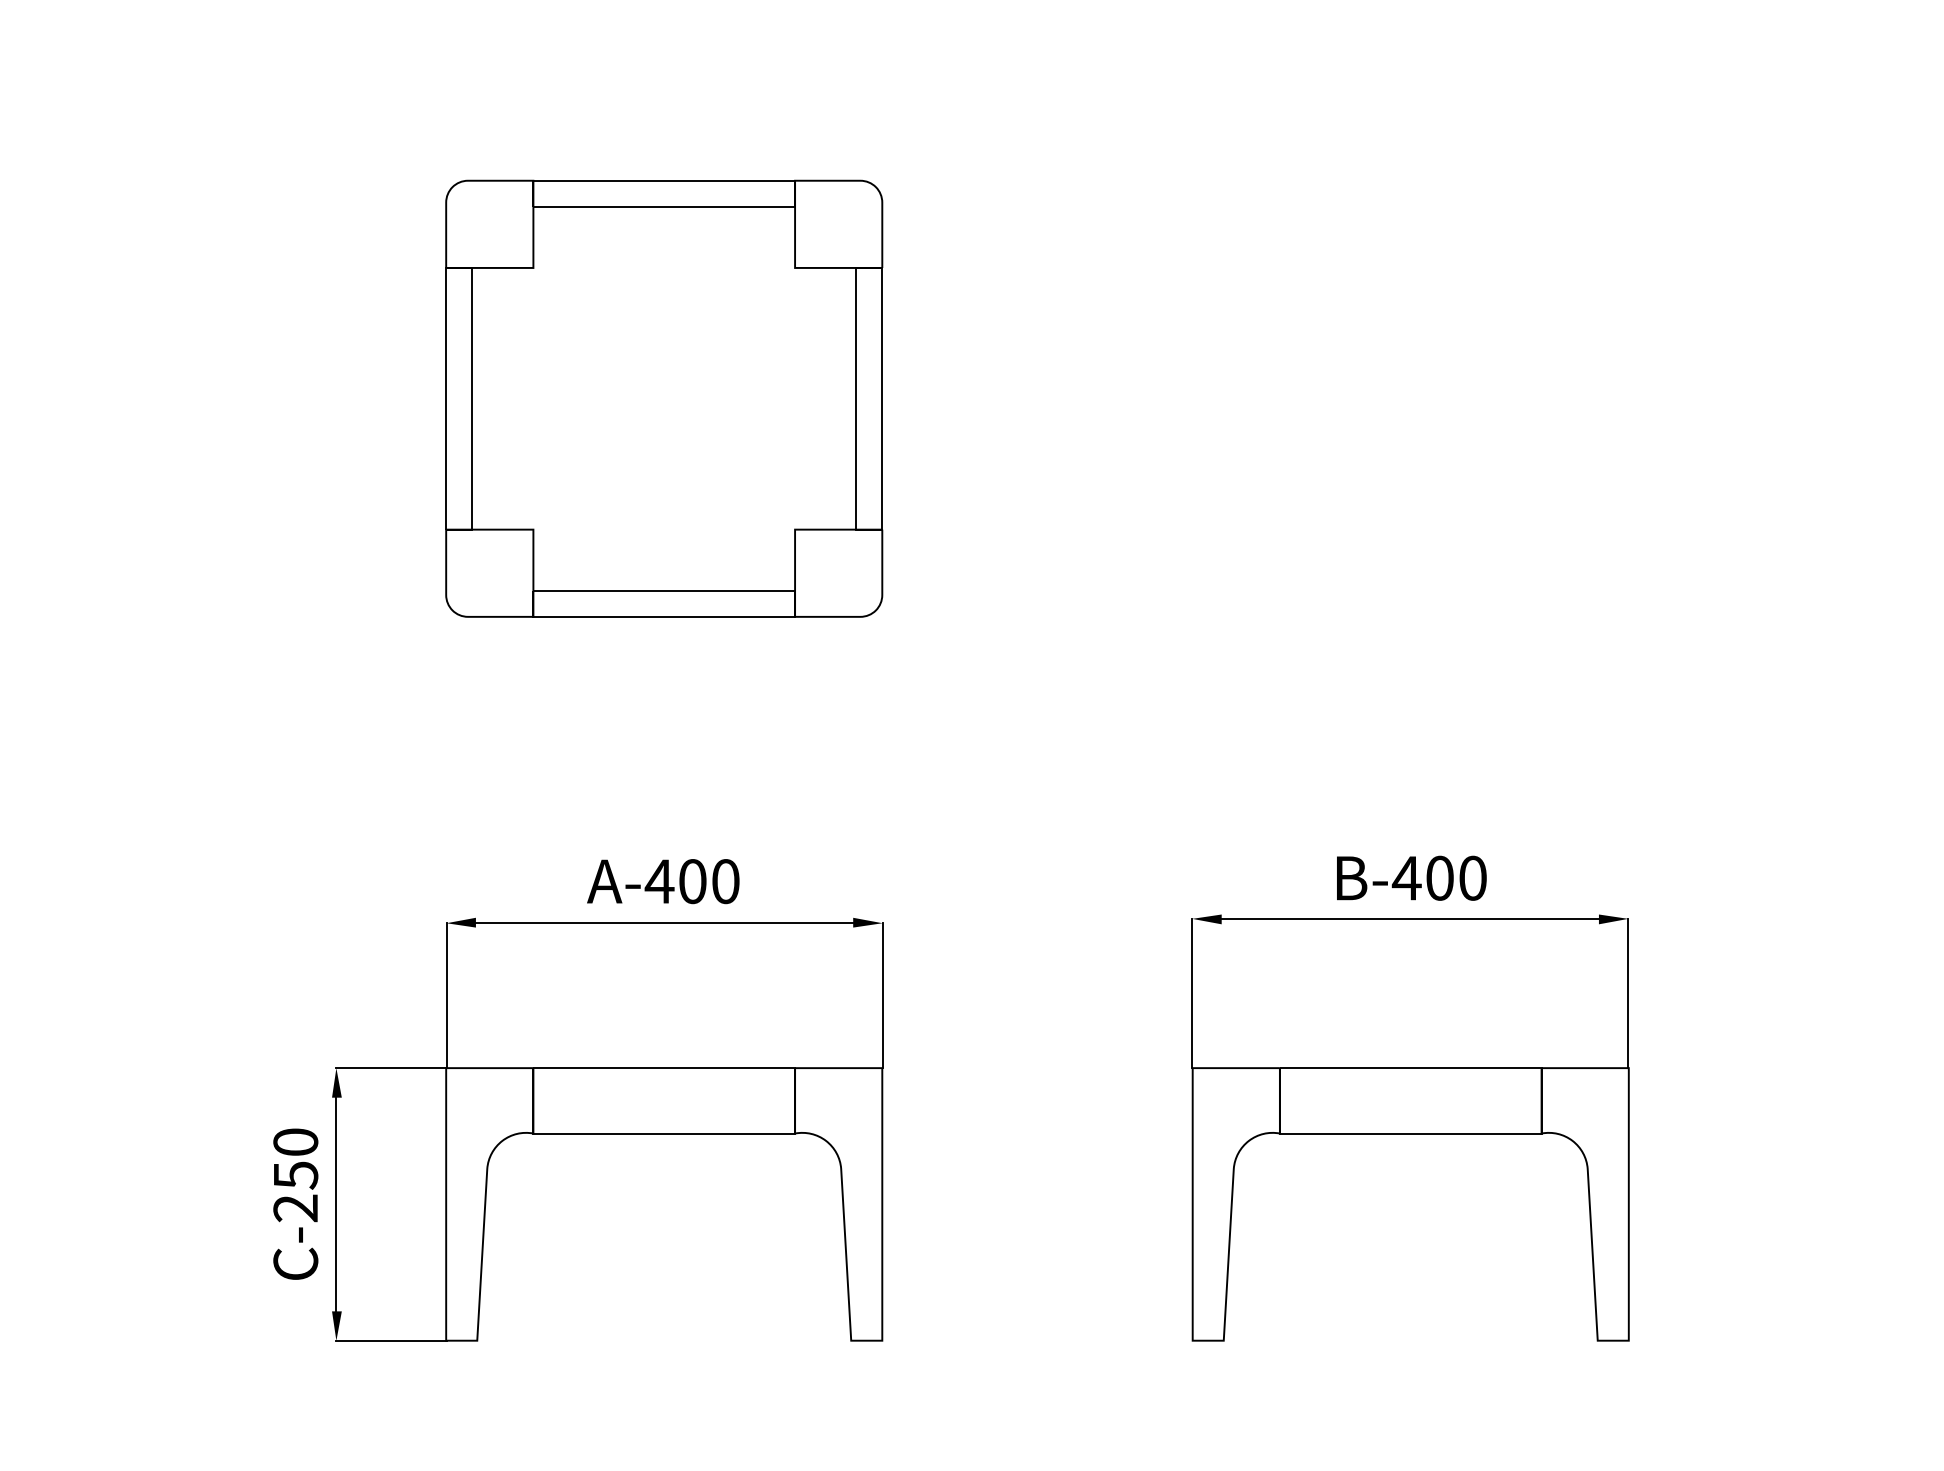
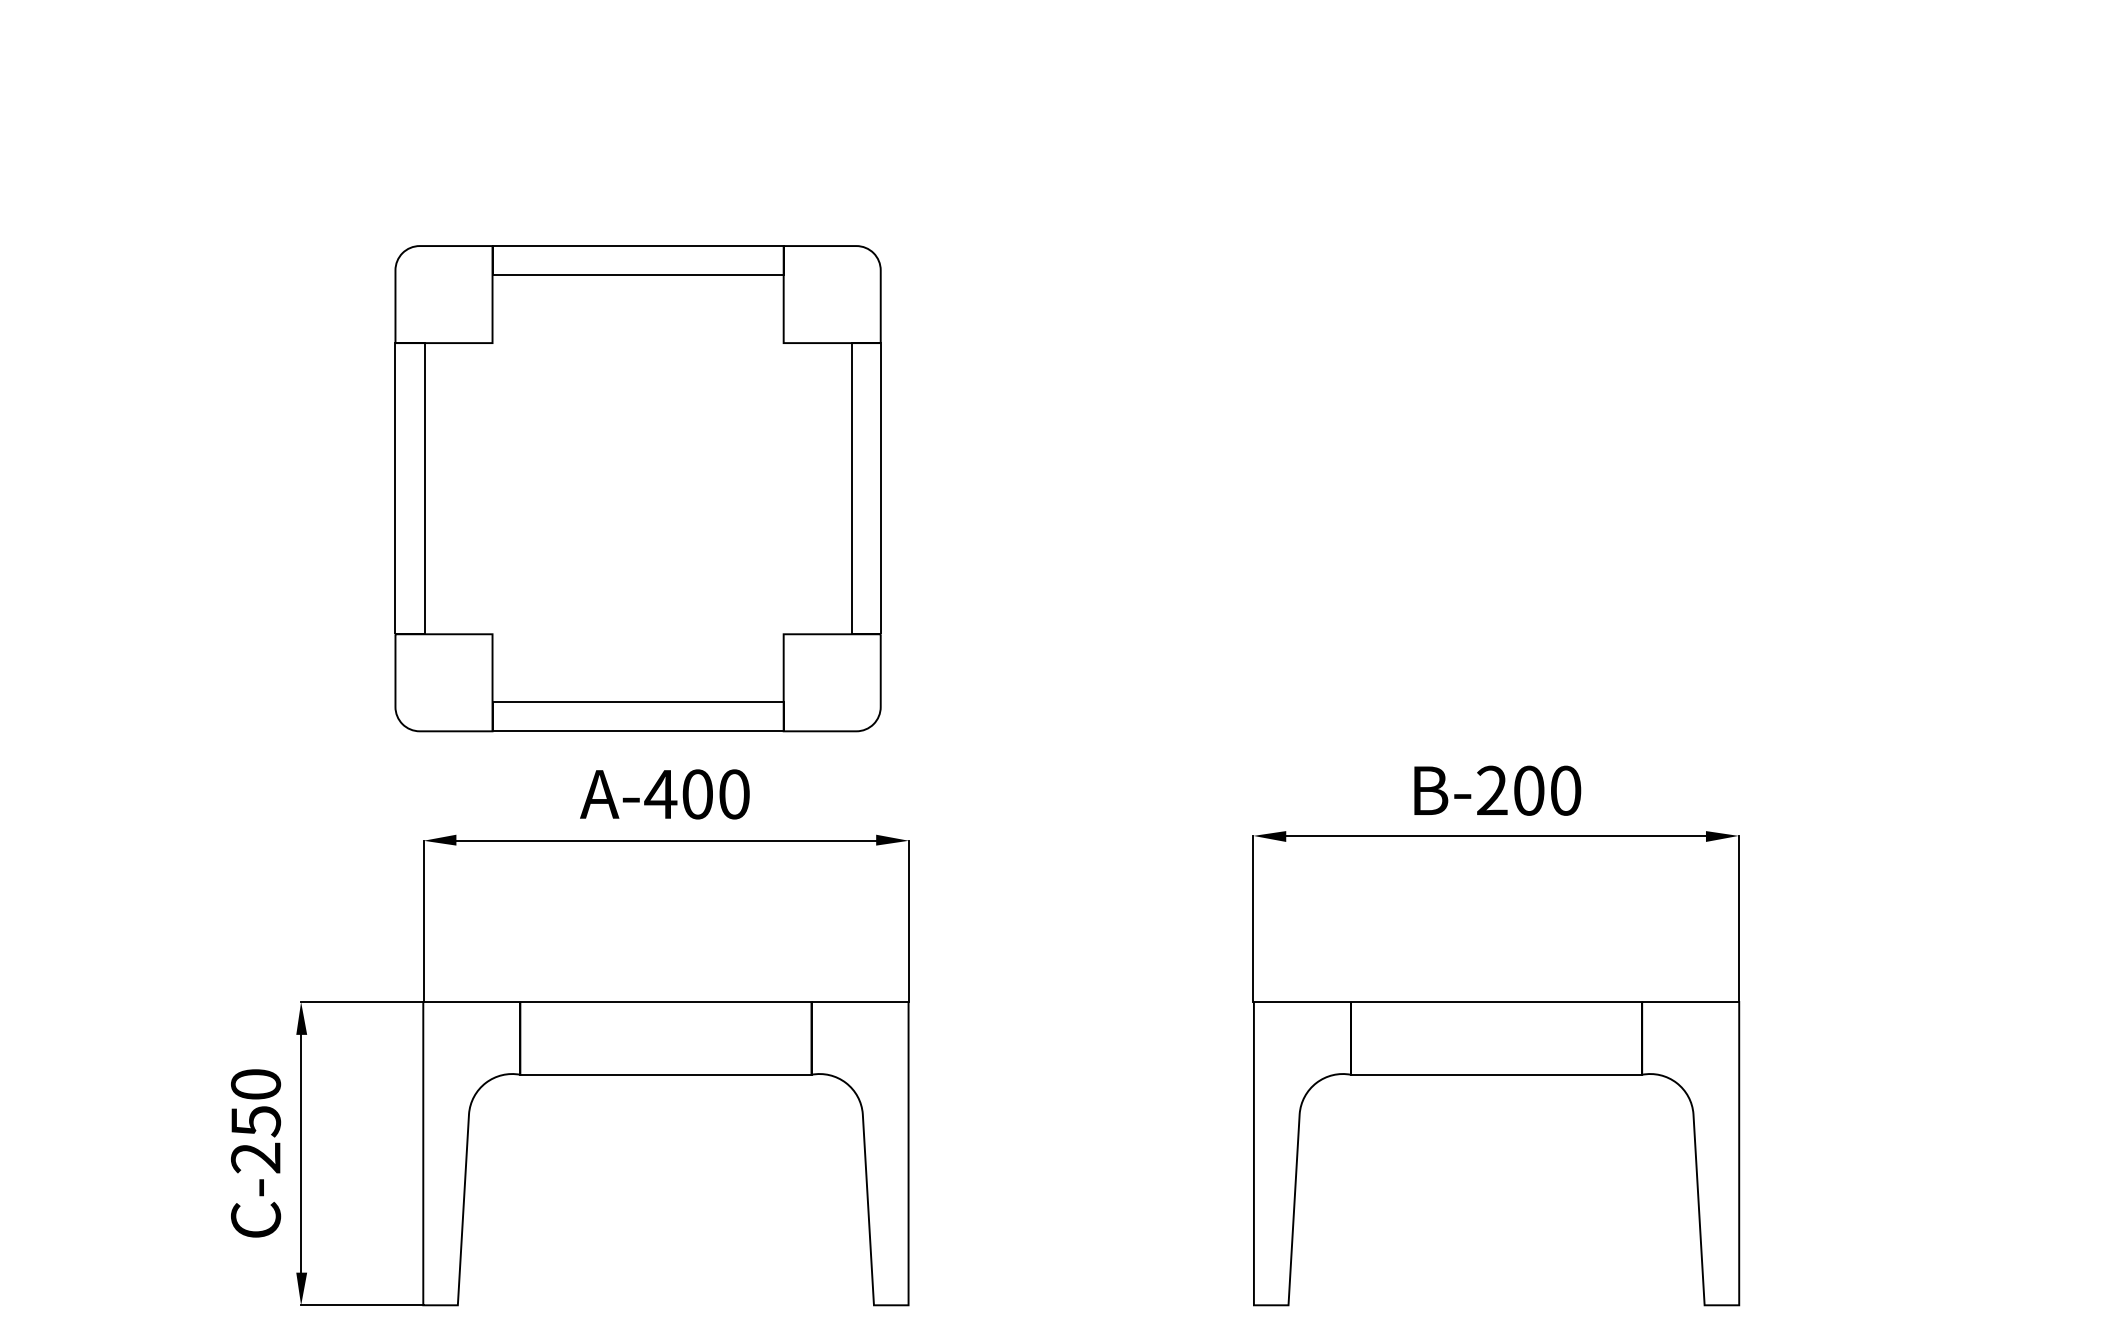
part: (664, 398) -> (638, 488), moved
text: (1406, 877) -> (1491, 789), -400 -> -200

